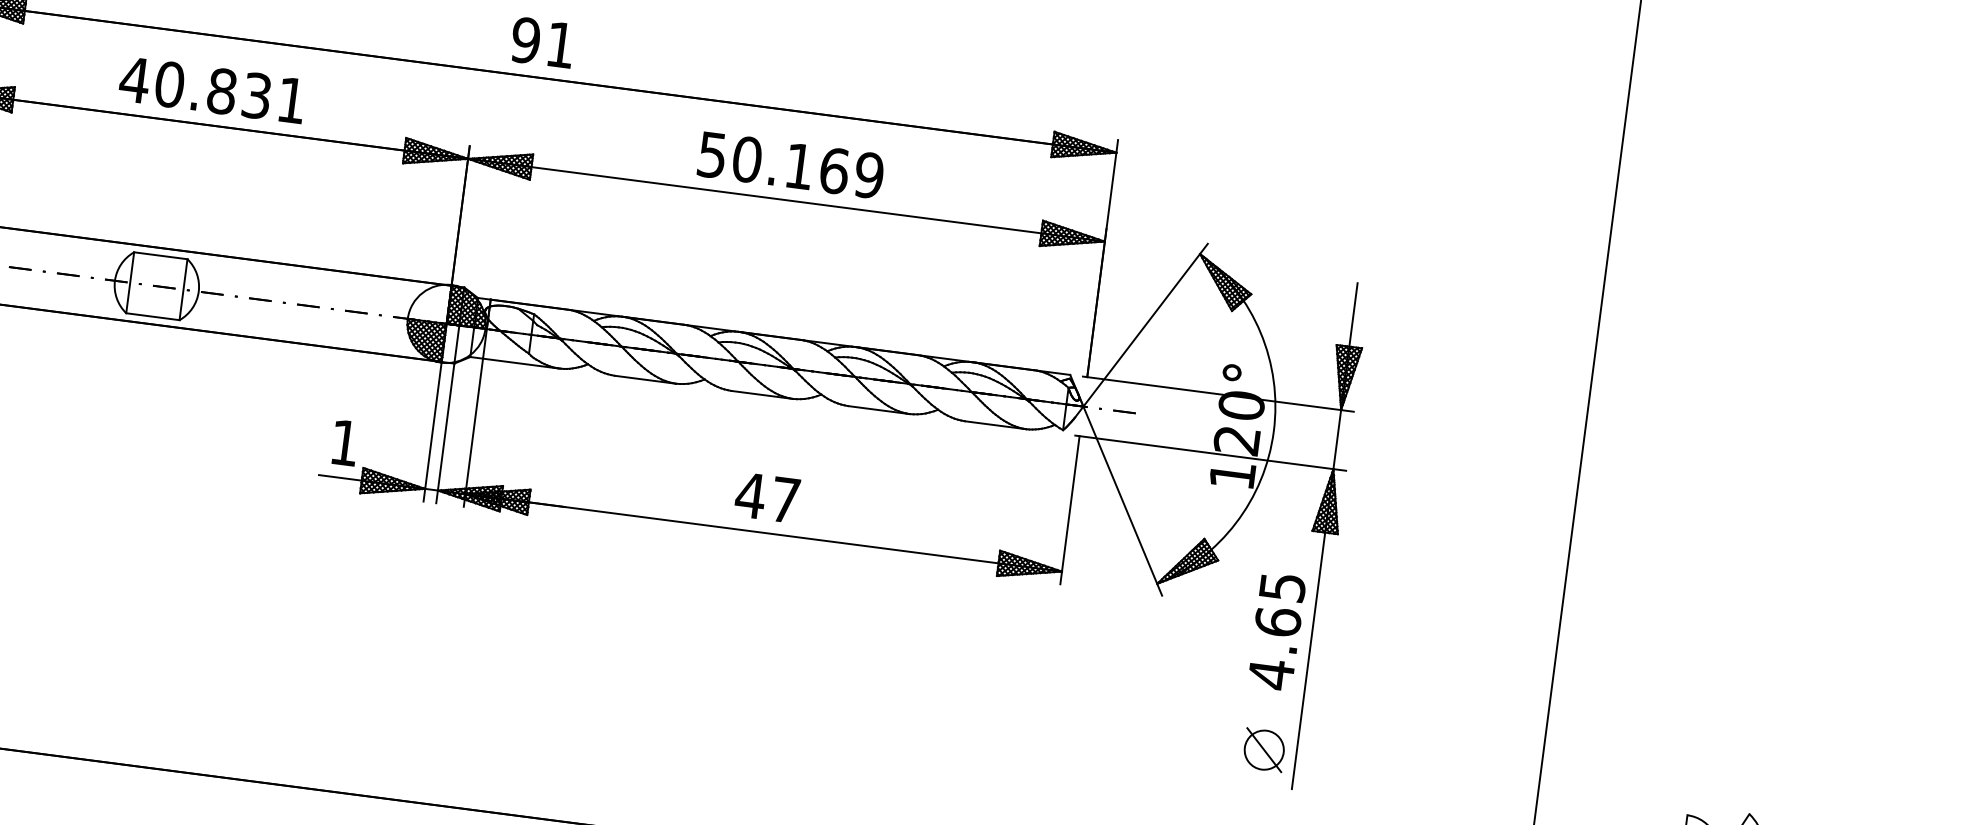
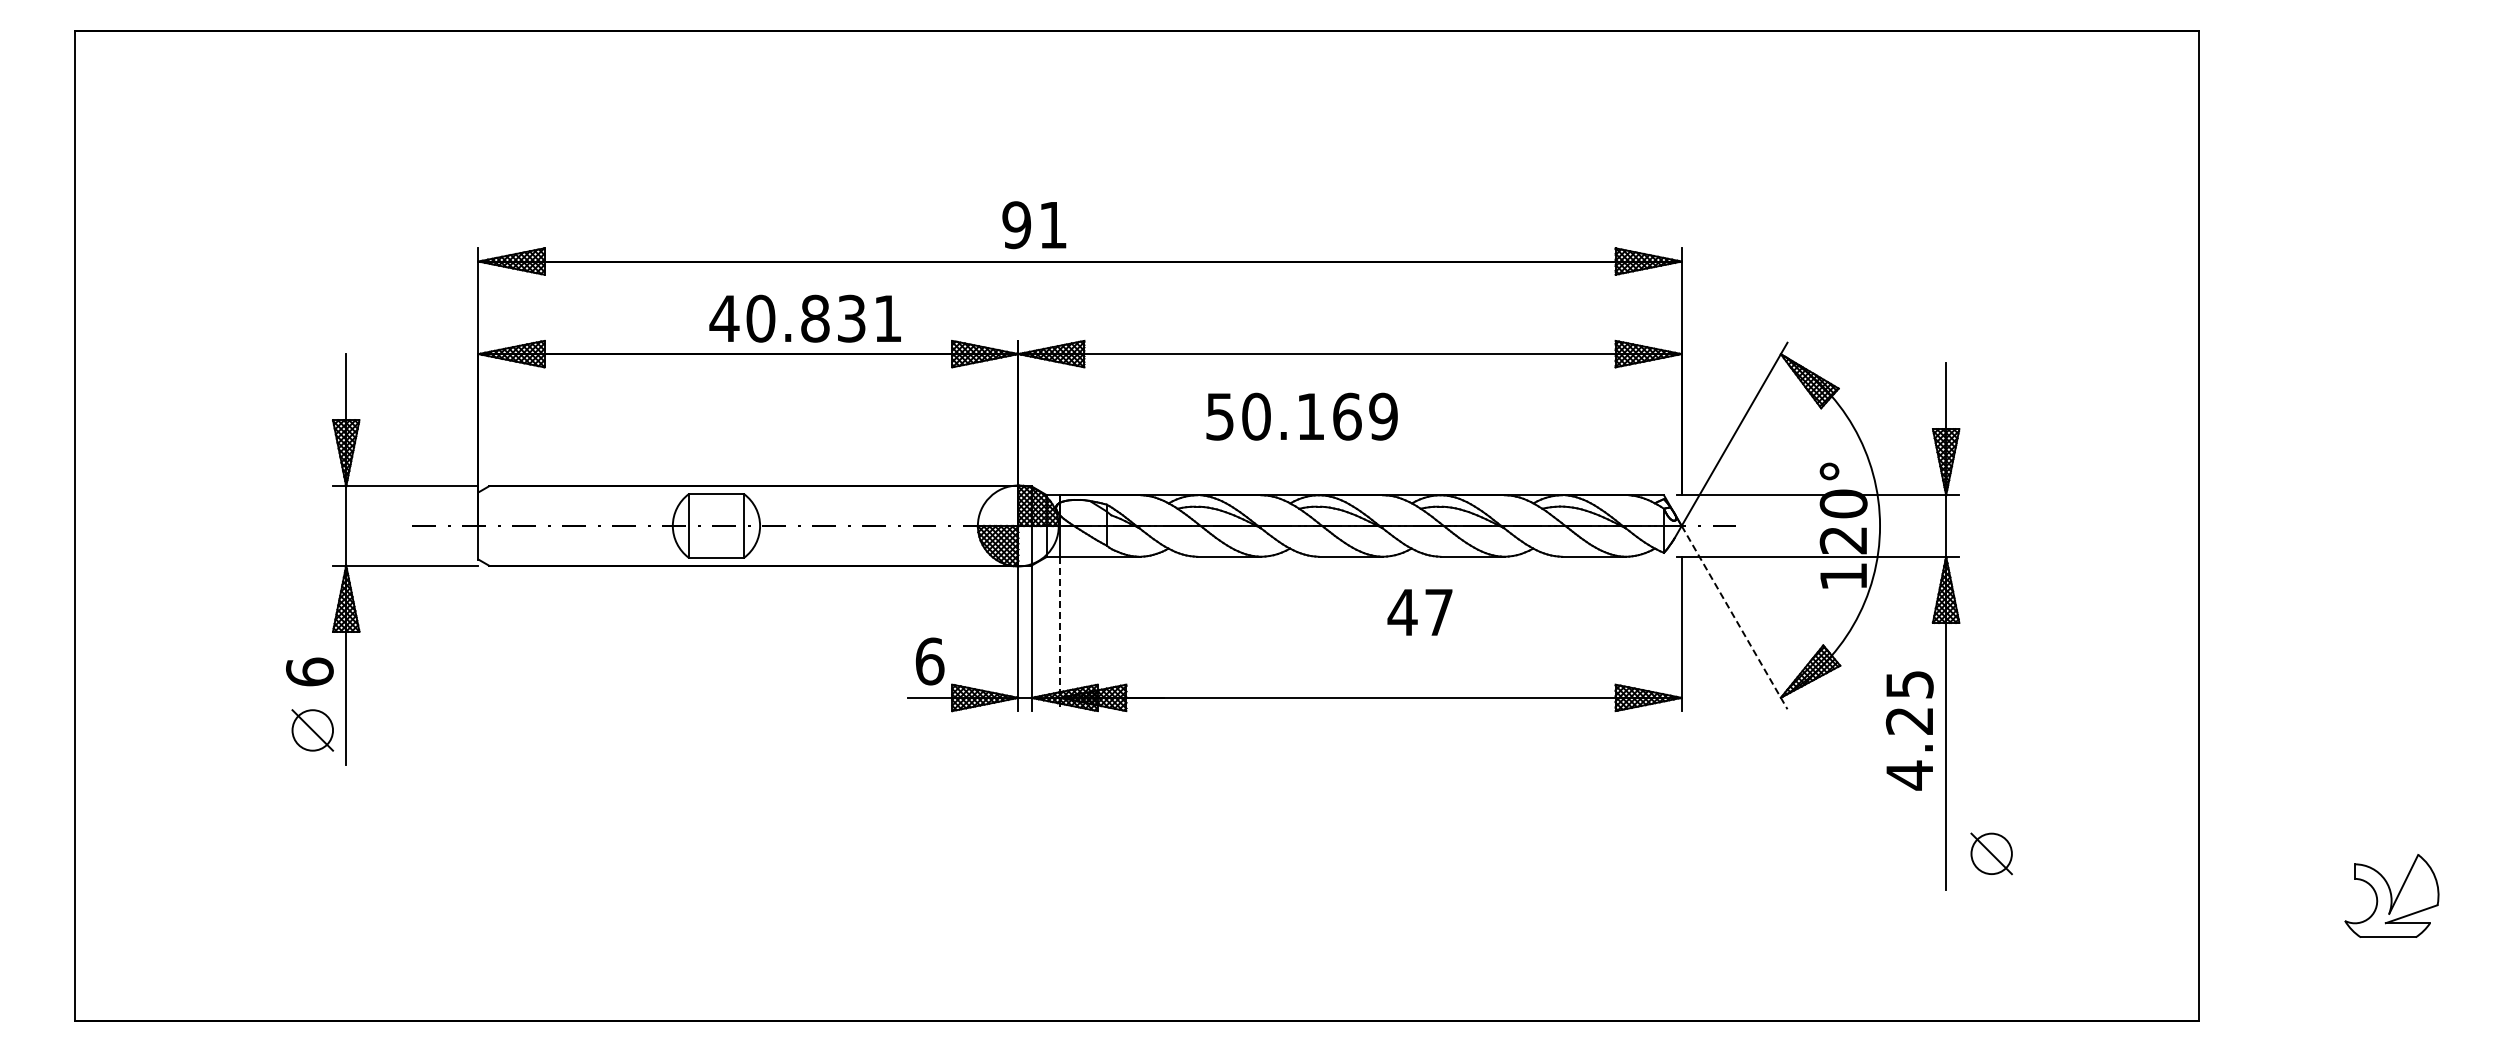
text: (542, 43) -> (1034, 225), moved
text: (211, 89) -> (804, 318), moved
text: (790, 165) -> (1301, 416), moved
line: (473, 433) -> (1060, 634), solid -> dashed
text: (344, 442) -> (929, 661), 1 -> 6
text: (766, 497) -> (1419, 612), moved
line: (1122, 501) -> (1734, 617), solid -> dashed
text: (1277, 621) -> (1909, 720), 4.65 -> 4.25
part: (1264, 749) -> (1991, 853), moved

